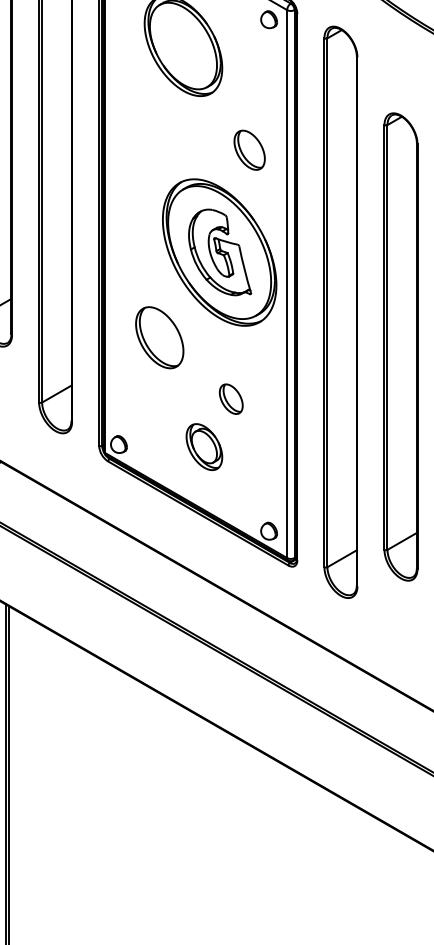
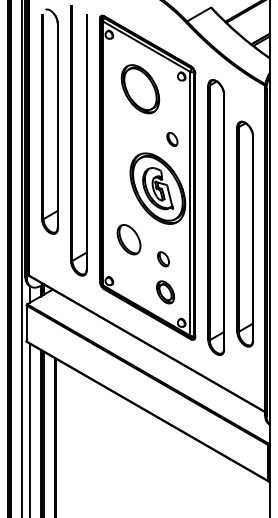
part: (249, 150) -> (172, 139), size x0.7
part: (158, 337) -> (128, 239), moved
part: (204, 447) -> (165, 292), moved

